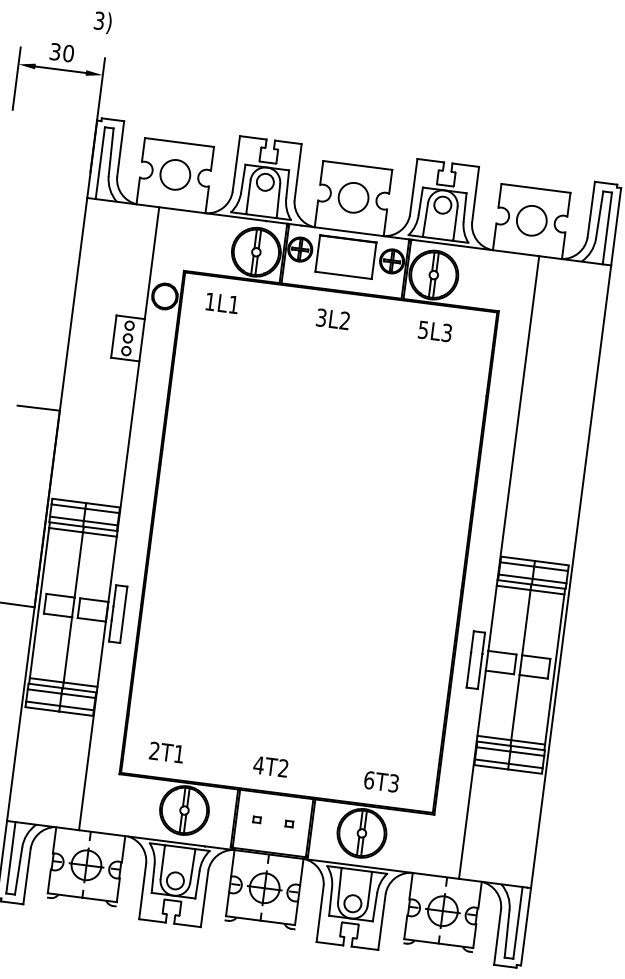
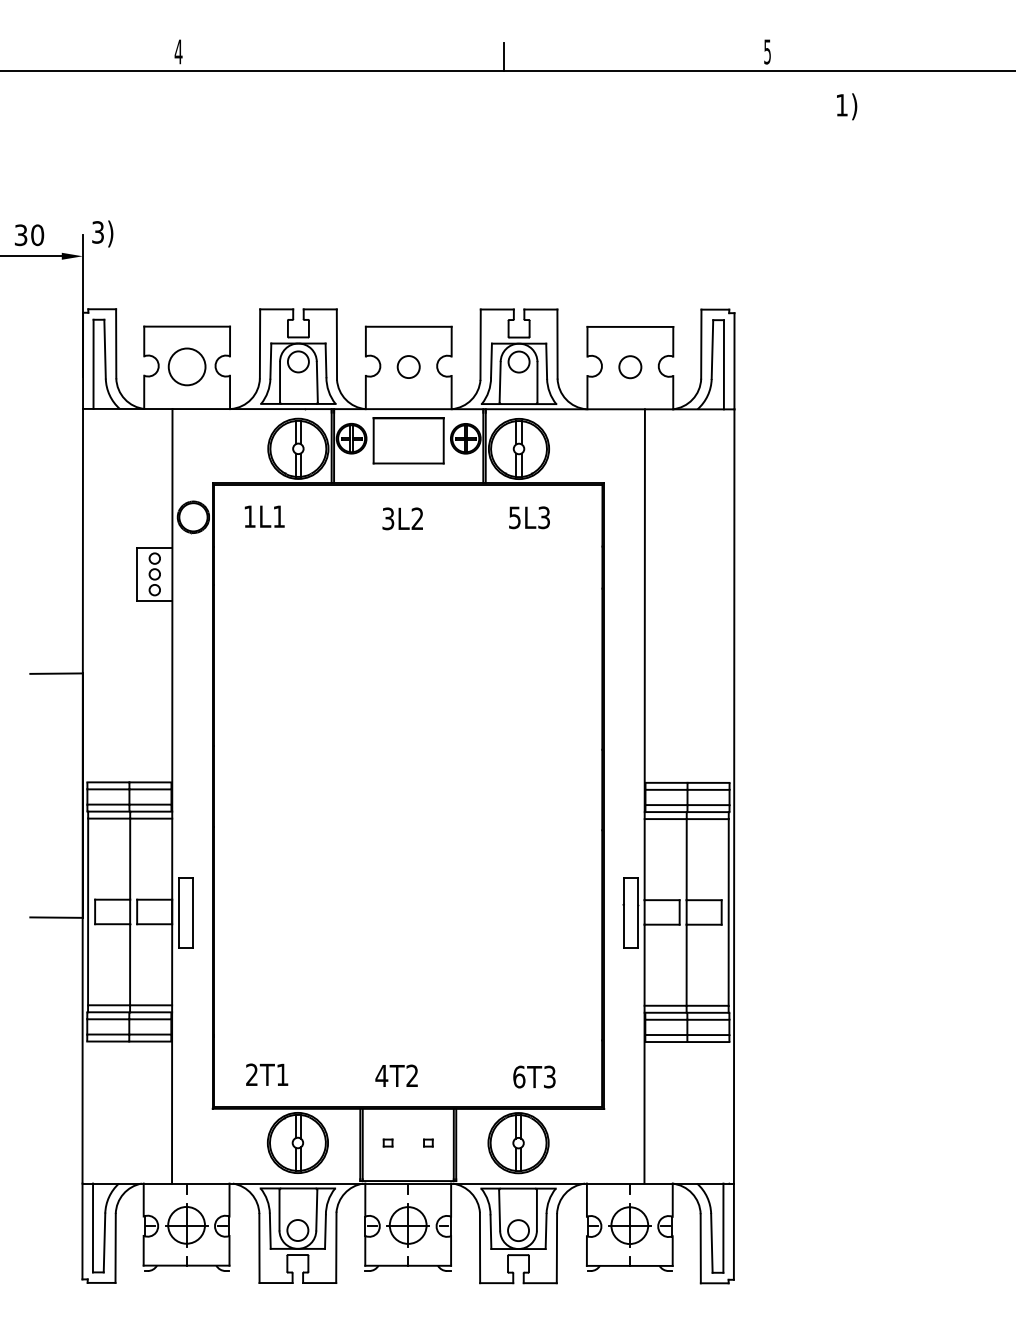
text: (102, 22) -> (102, 233), moved
circle: (353, 197) -> (408, 366), size x0.6
circle: (531, 220) -> (629, 366), size x0.6

